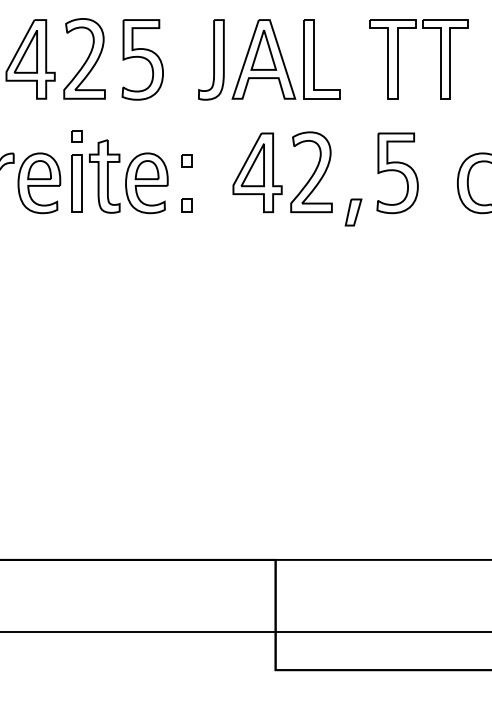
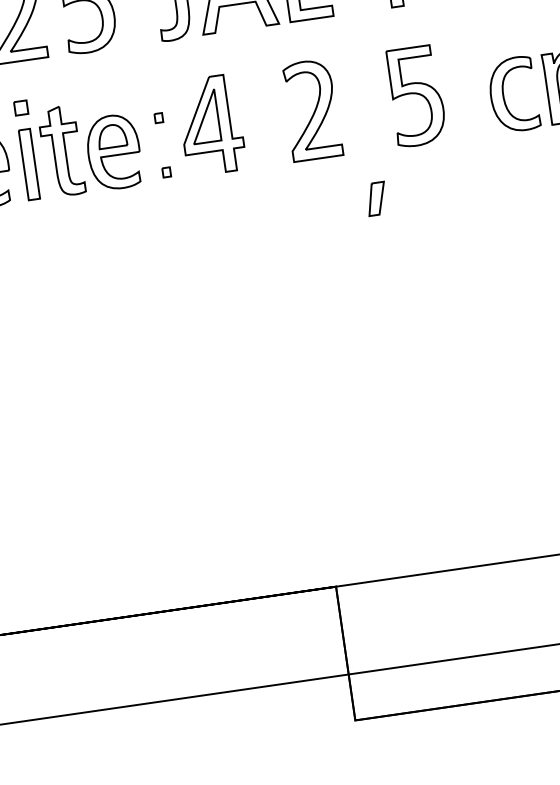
part: (186, 160) -> (158, 117), size x0.6
part: (257, 172) -> (211, 124), moved
part: (186, 205) -> (165, 172), size x0.6
part: (353, 212) -> (376, 198), moved

